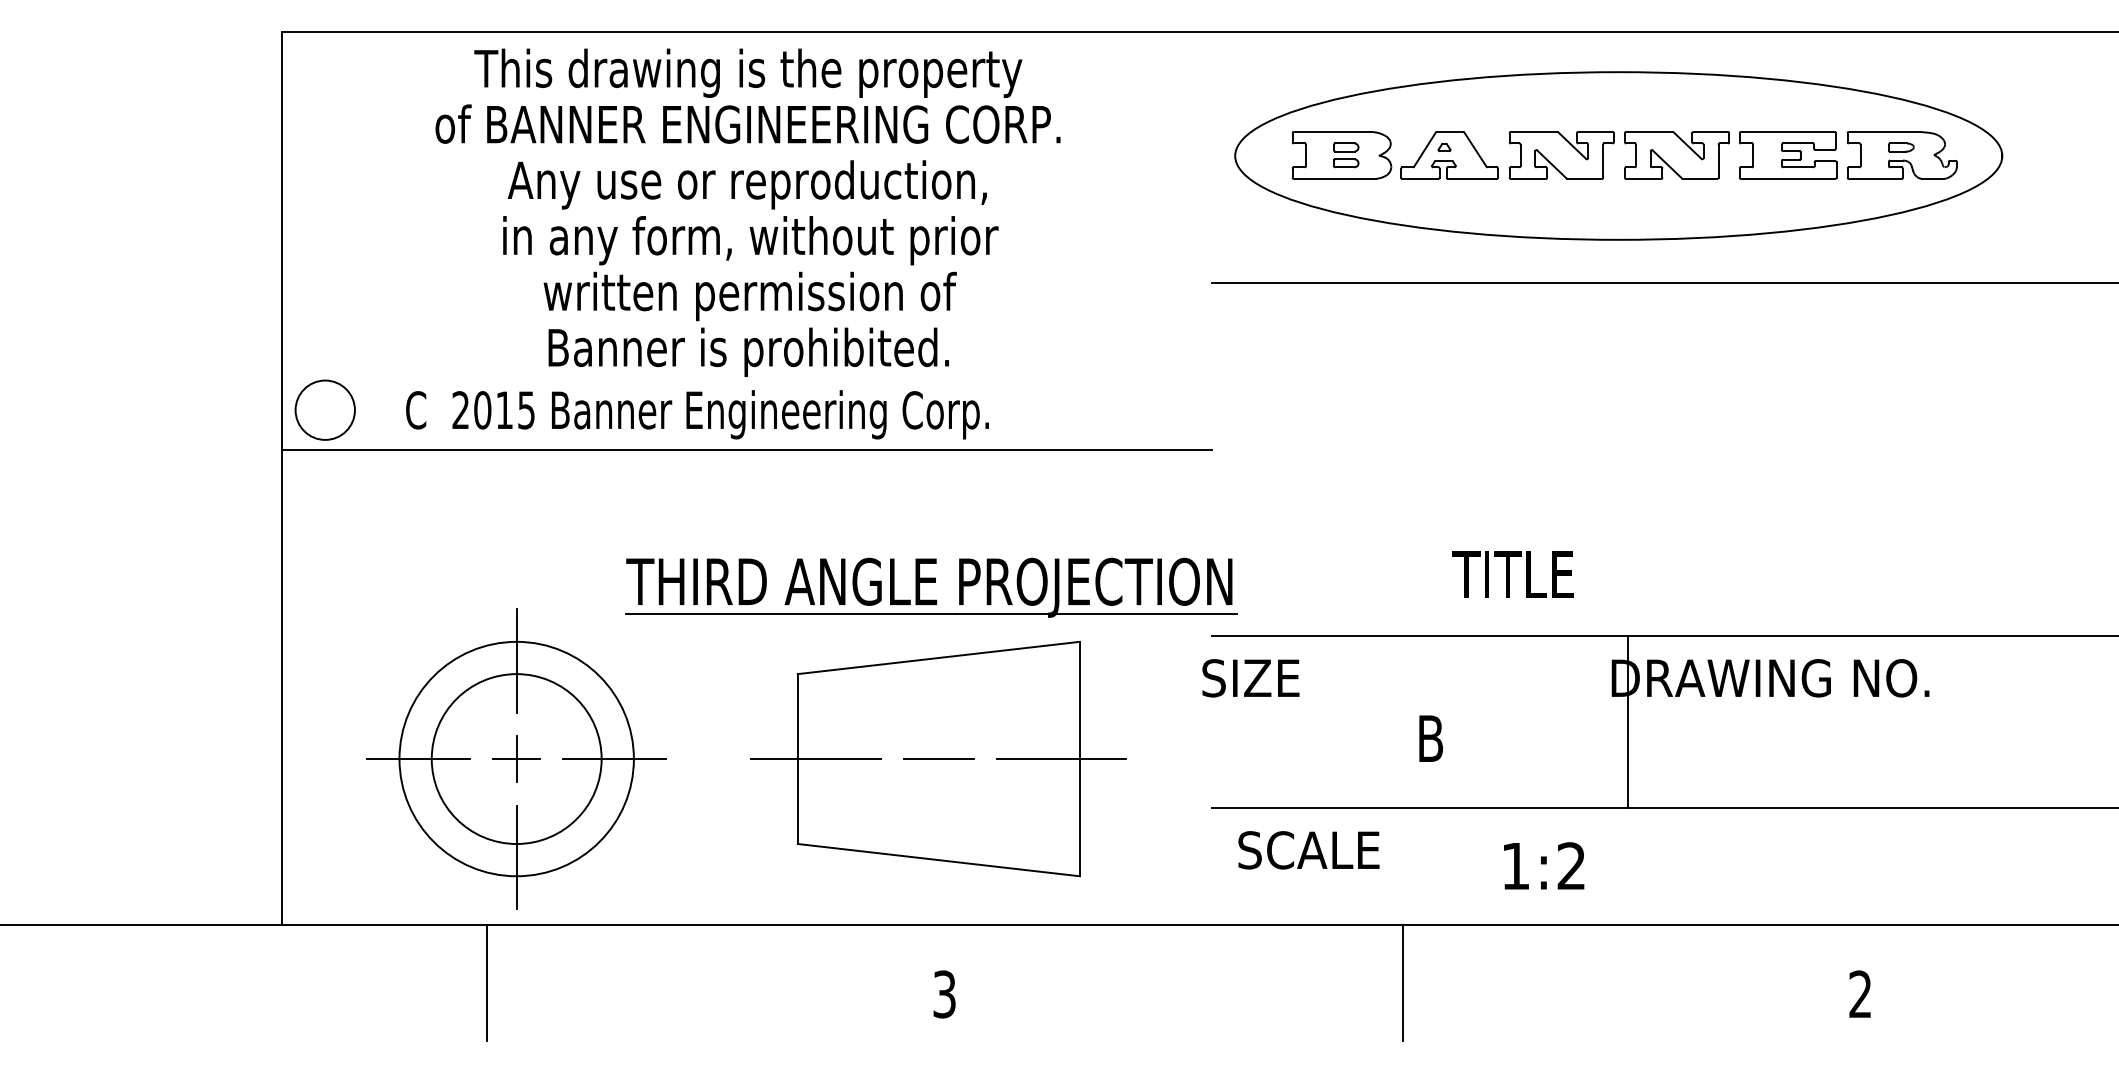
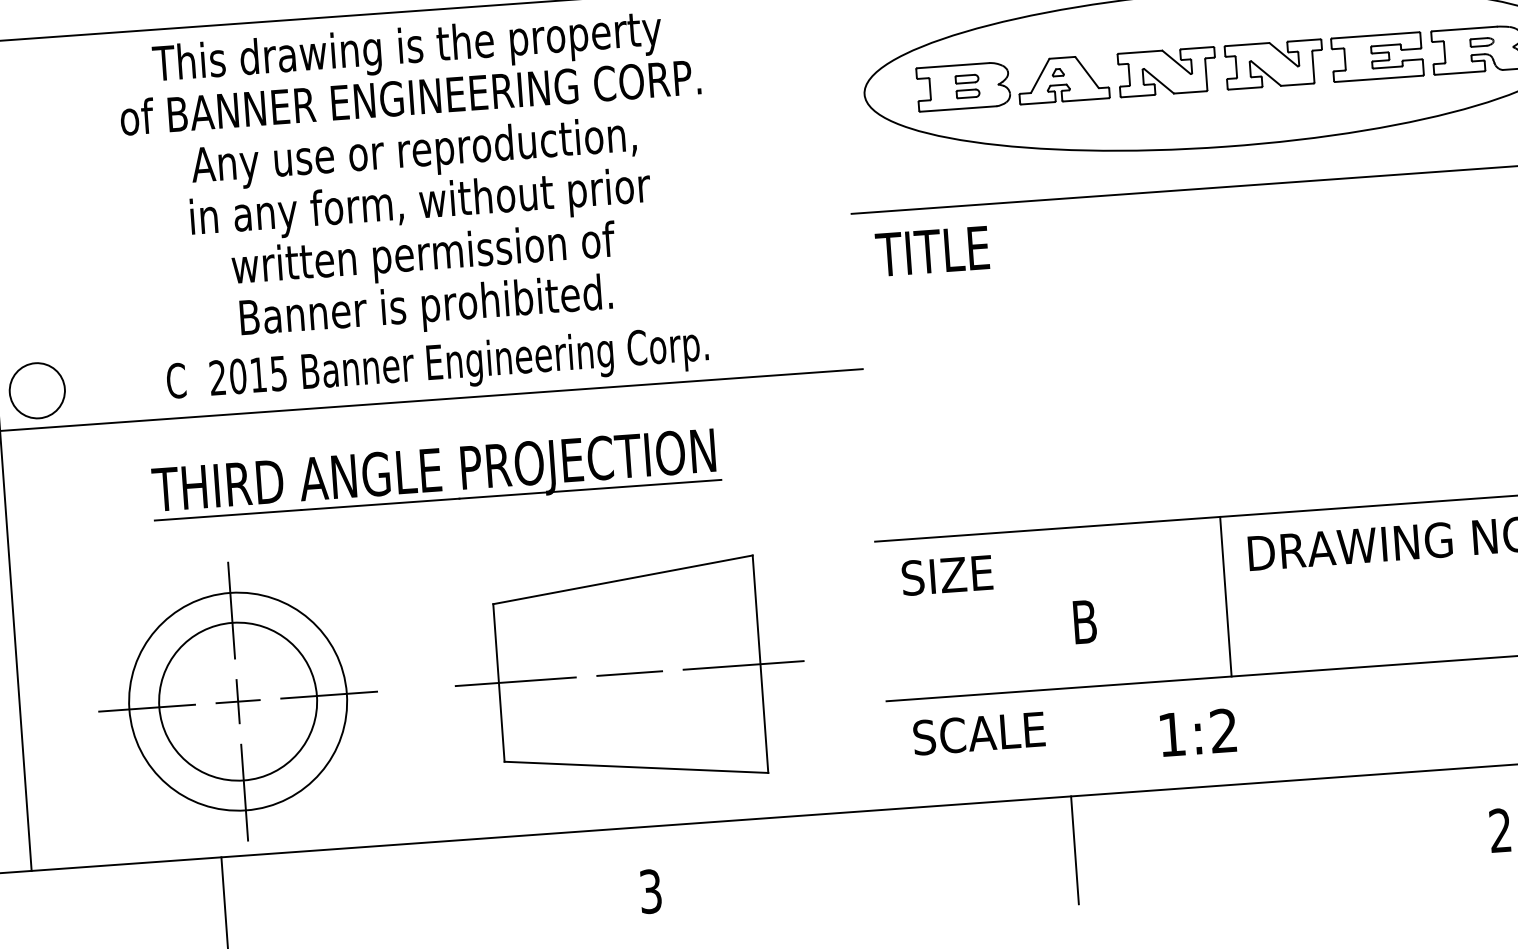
text: (697, 414) -> (437, 366), moved
text: (1512, 574) -> (932, 251), moved
part: (931, 587) -> (436, 475), moved
text: (1250, 678) -> (946, 575), moved
line: (1628, 722) -> (1226, 596), moved

